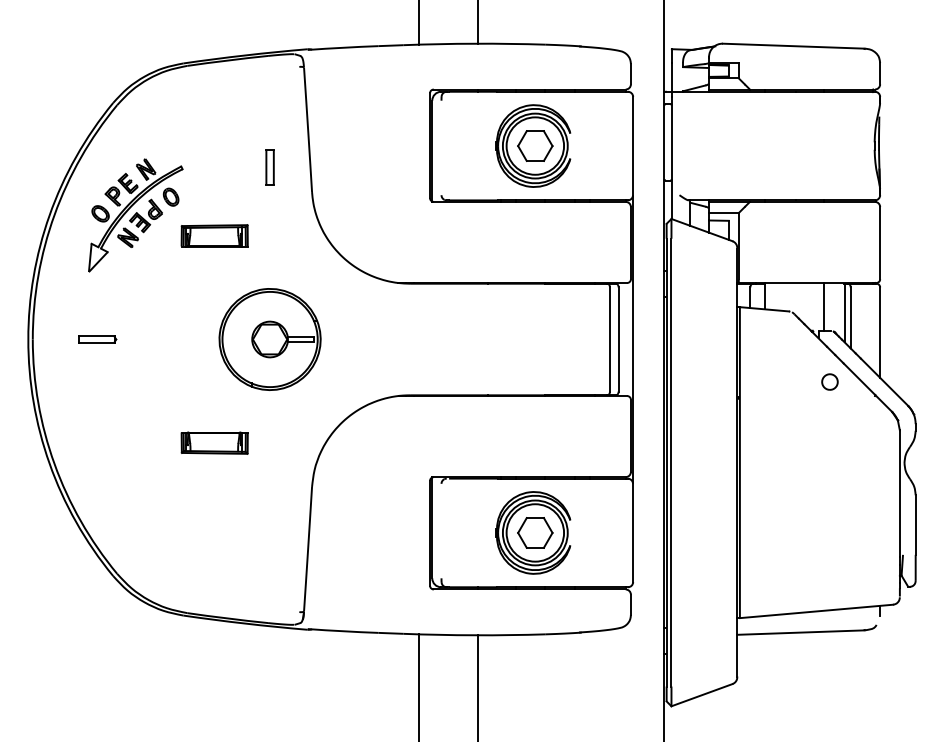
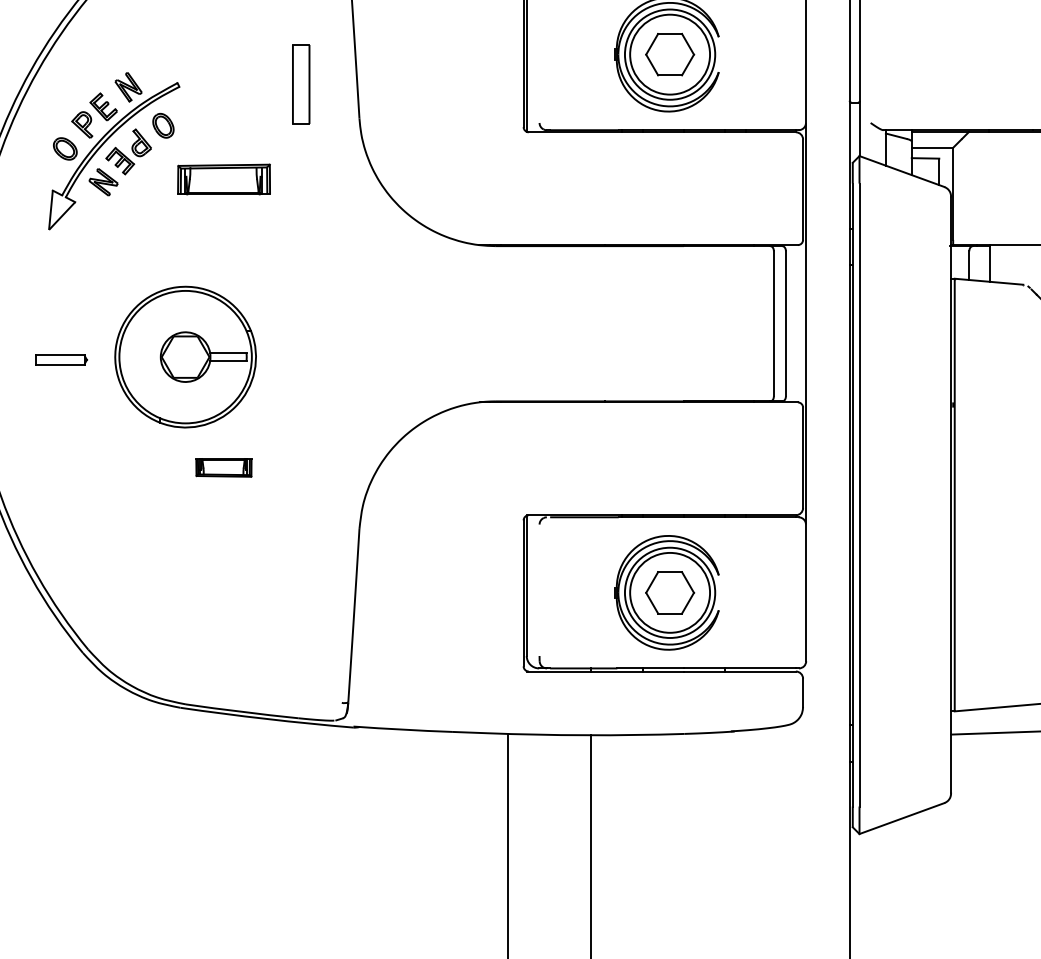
part: (269, 167) -> (300, 84), size x1.6
part: (97, 339) -> (60, 359), moved
part: (269, 339) -> (184, 357), moved
part: (214, 442) -> (223, 467), size x0.6

